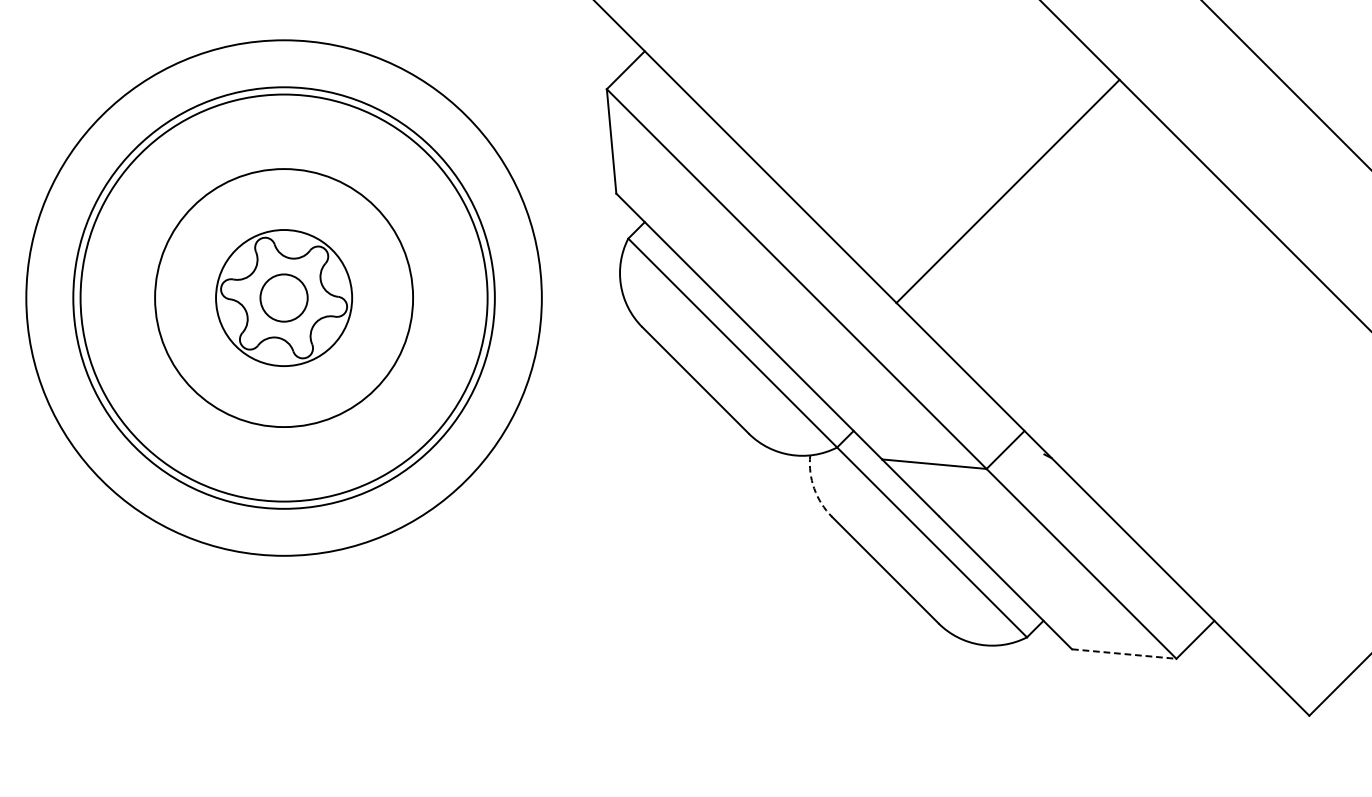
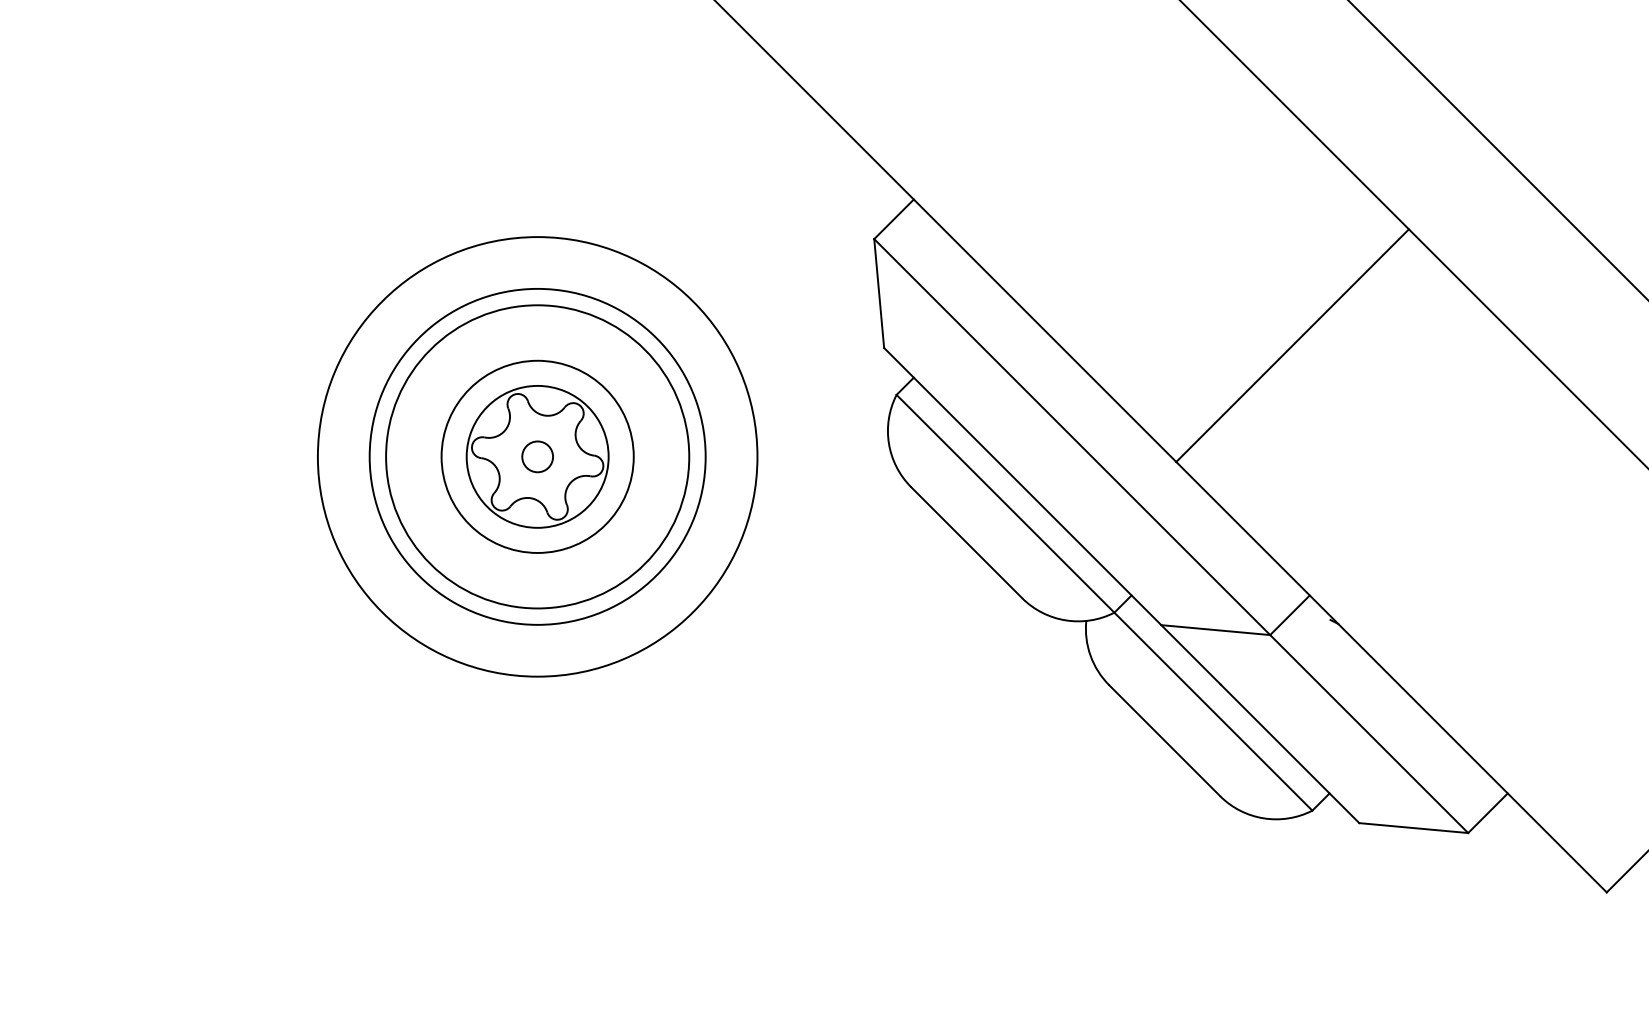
circle: (283, 297) -> (537, 456), size x0.62
circle: (283, 297) -> (537, 456), size x0.62
circle: (283, 297) -> (537, 456), size x0.71
circle: (283, 297) -> (537, 456), size x0.71
arc: (814, 488) -> (1090, 655), dashed -> solid
line: (1124, 654) -> (1413, 828), dashed -> solid

